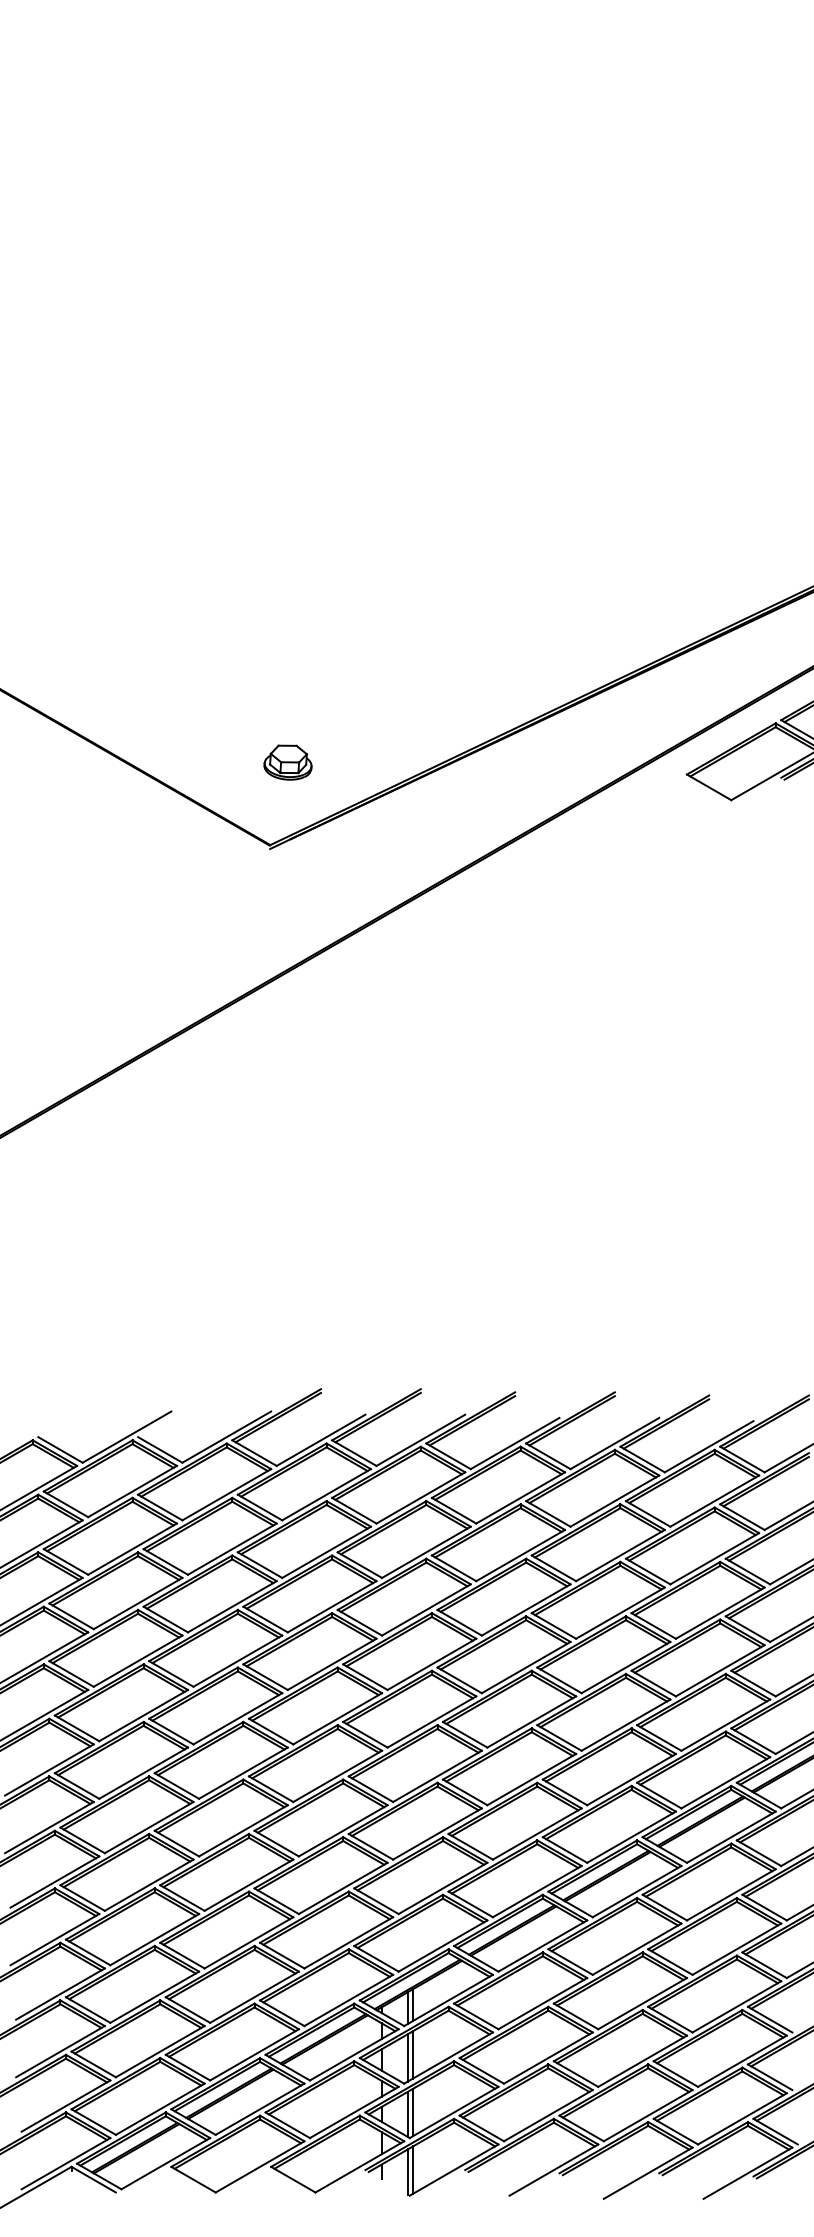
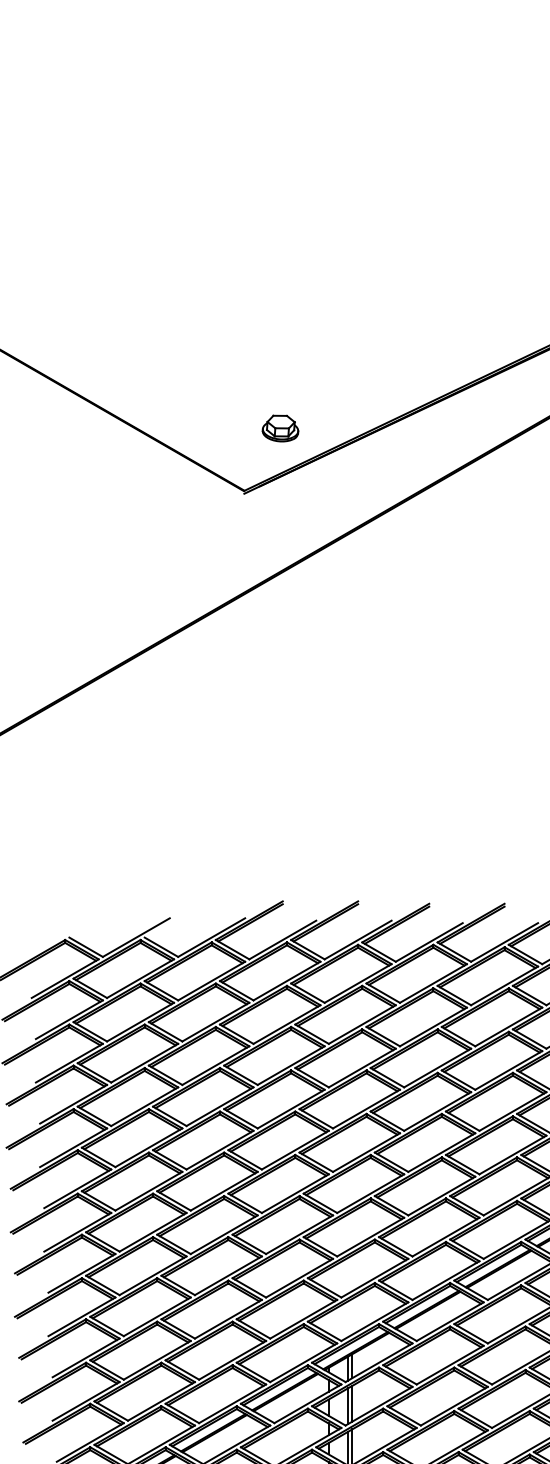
part: (287, 762) -> (280, 428), moved

